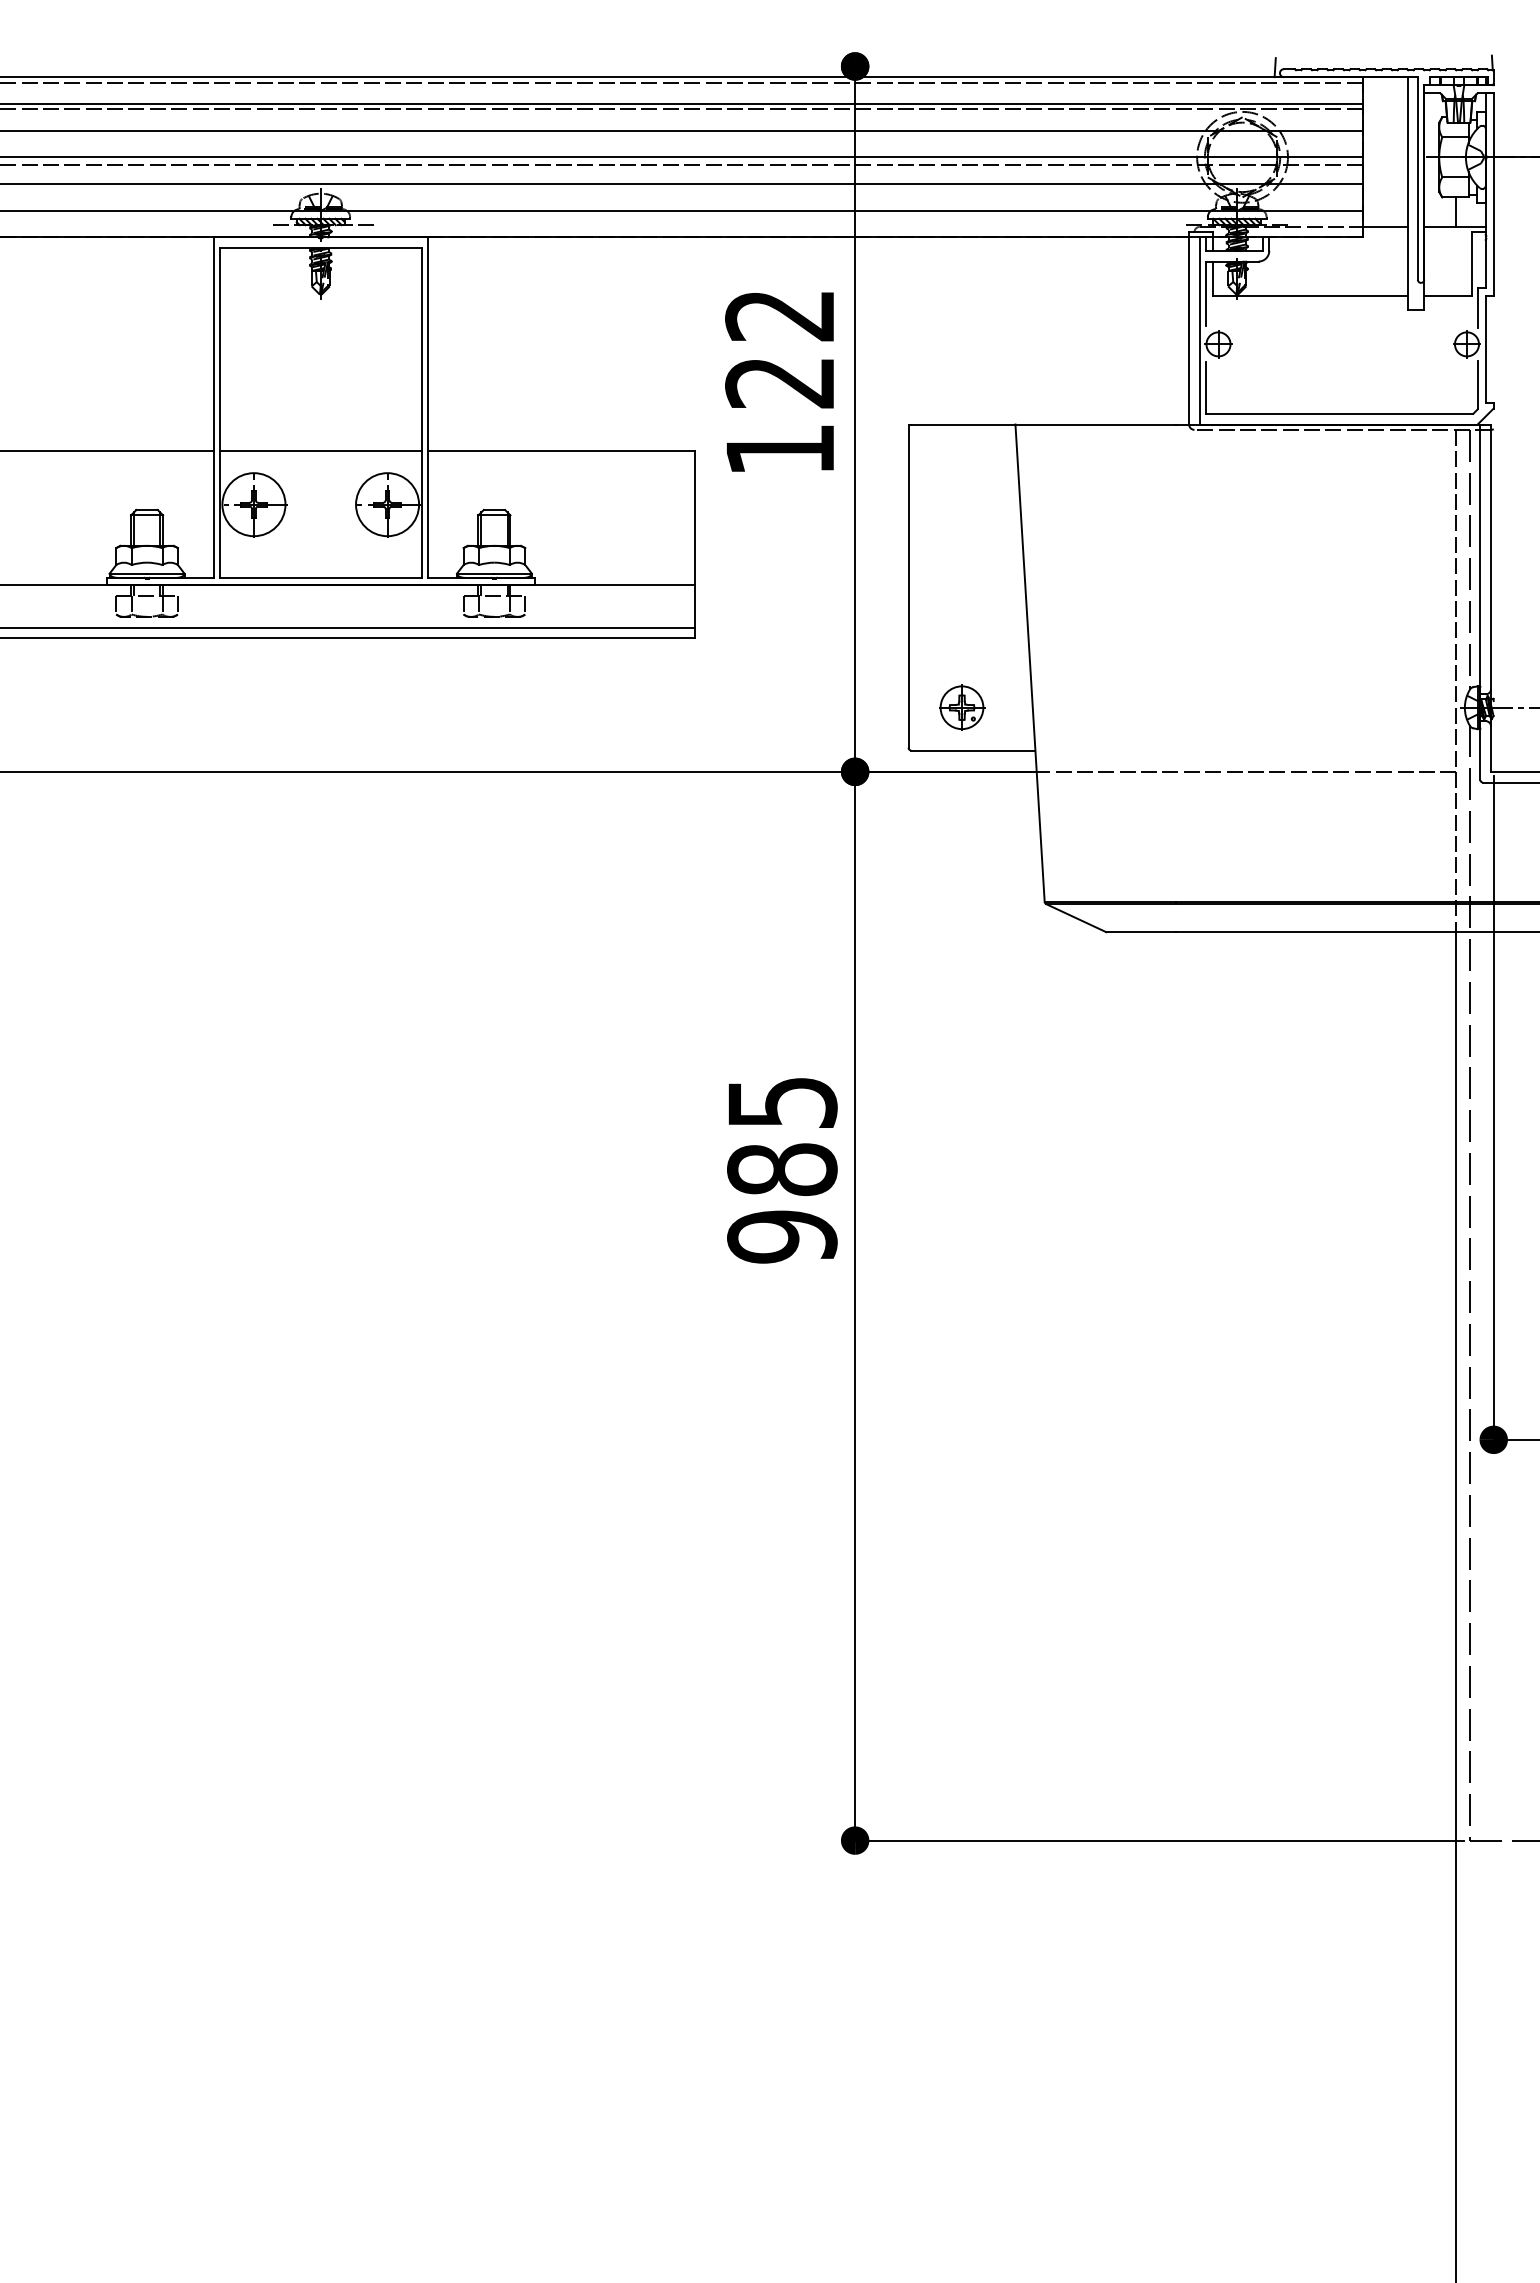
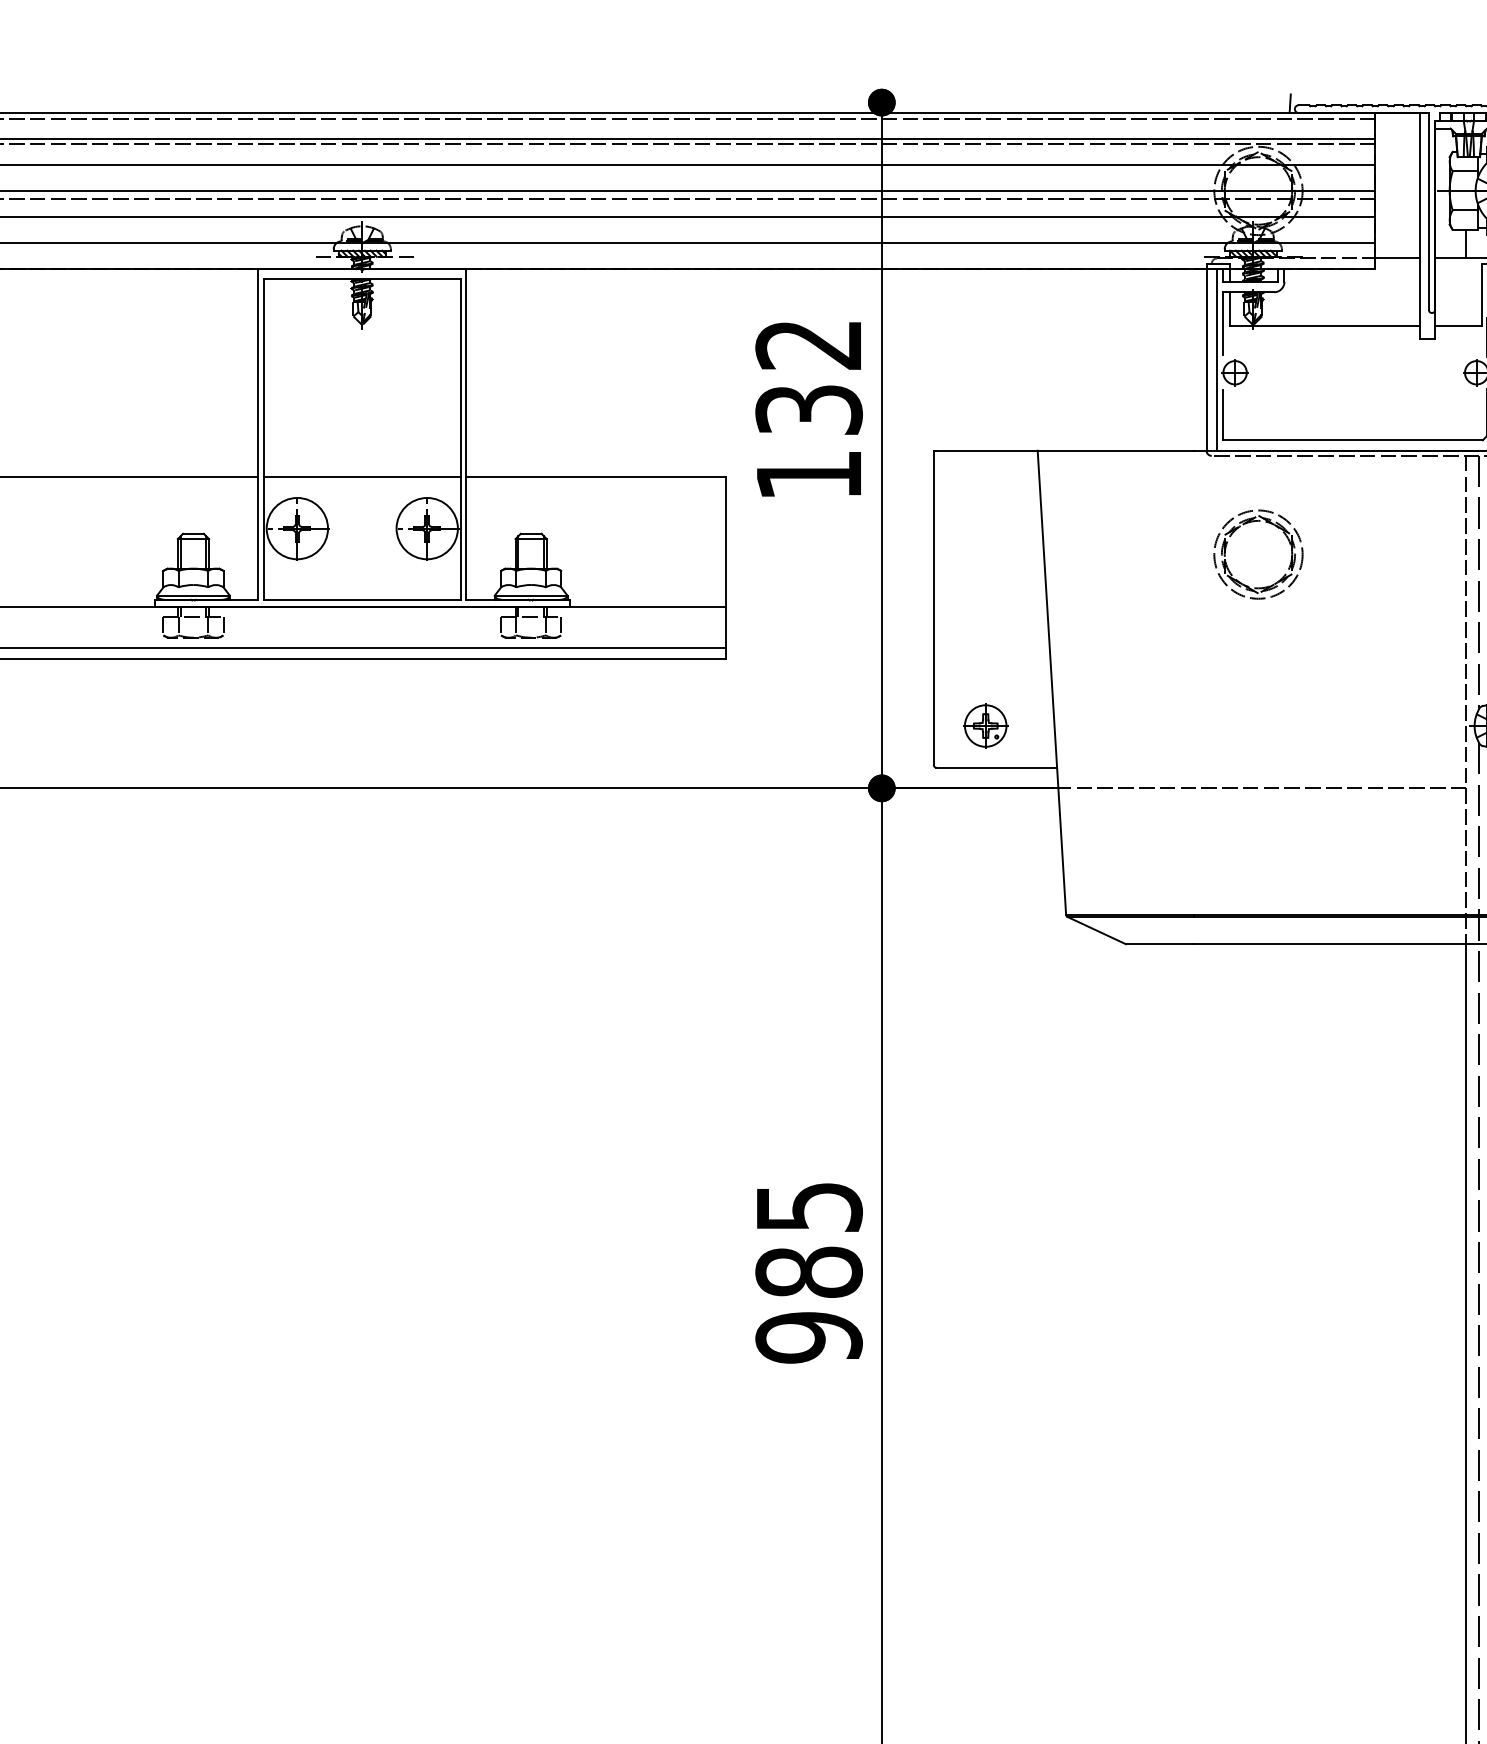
text: (780, 382) -> (809, 409), 122 -> 132
part: (1214, 549) -> (1231, 572), added
text: (782, 1170) -> (809, 1273), moved

